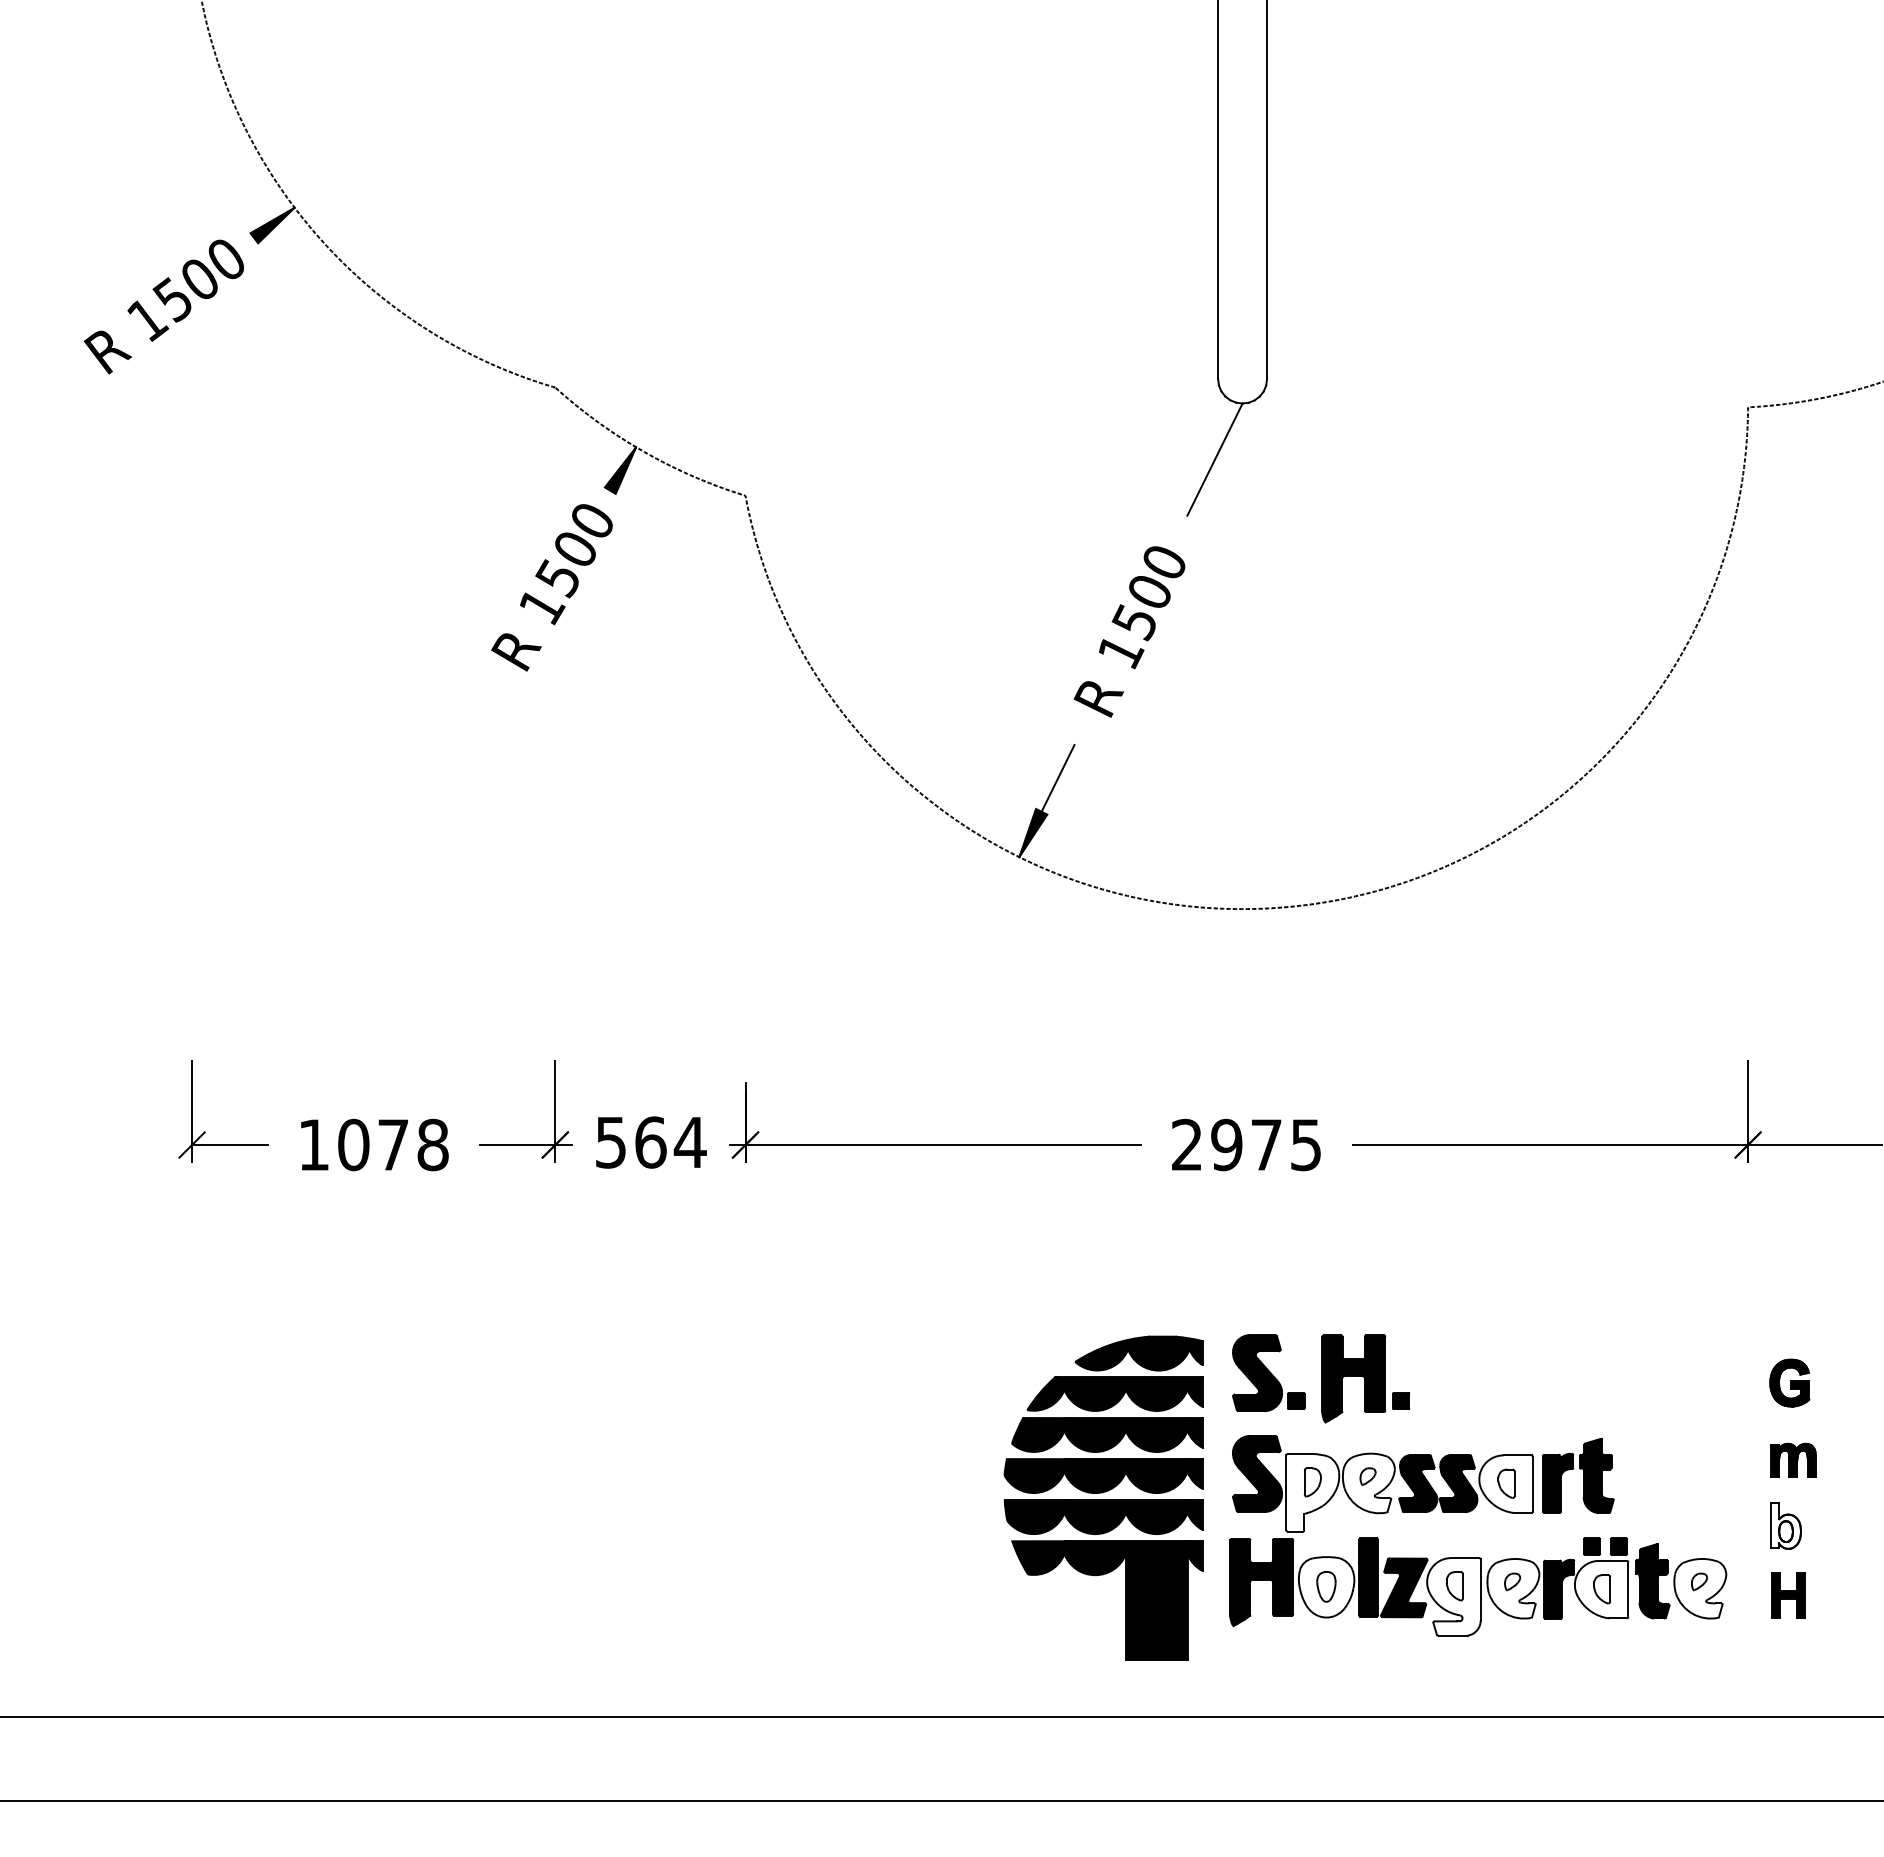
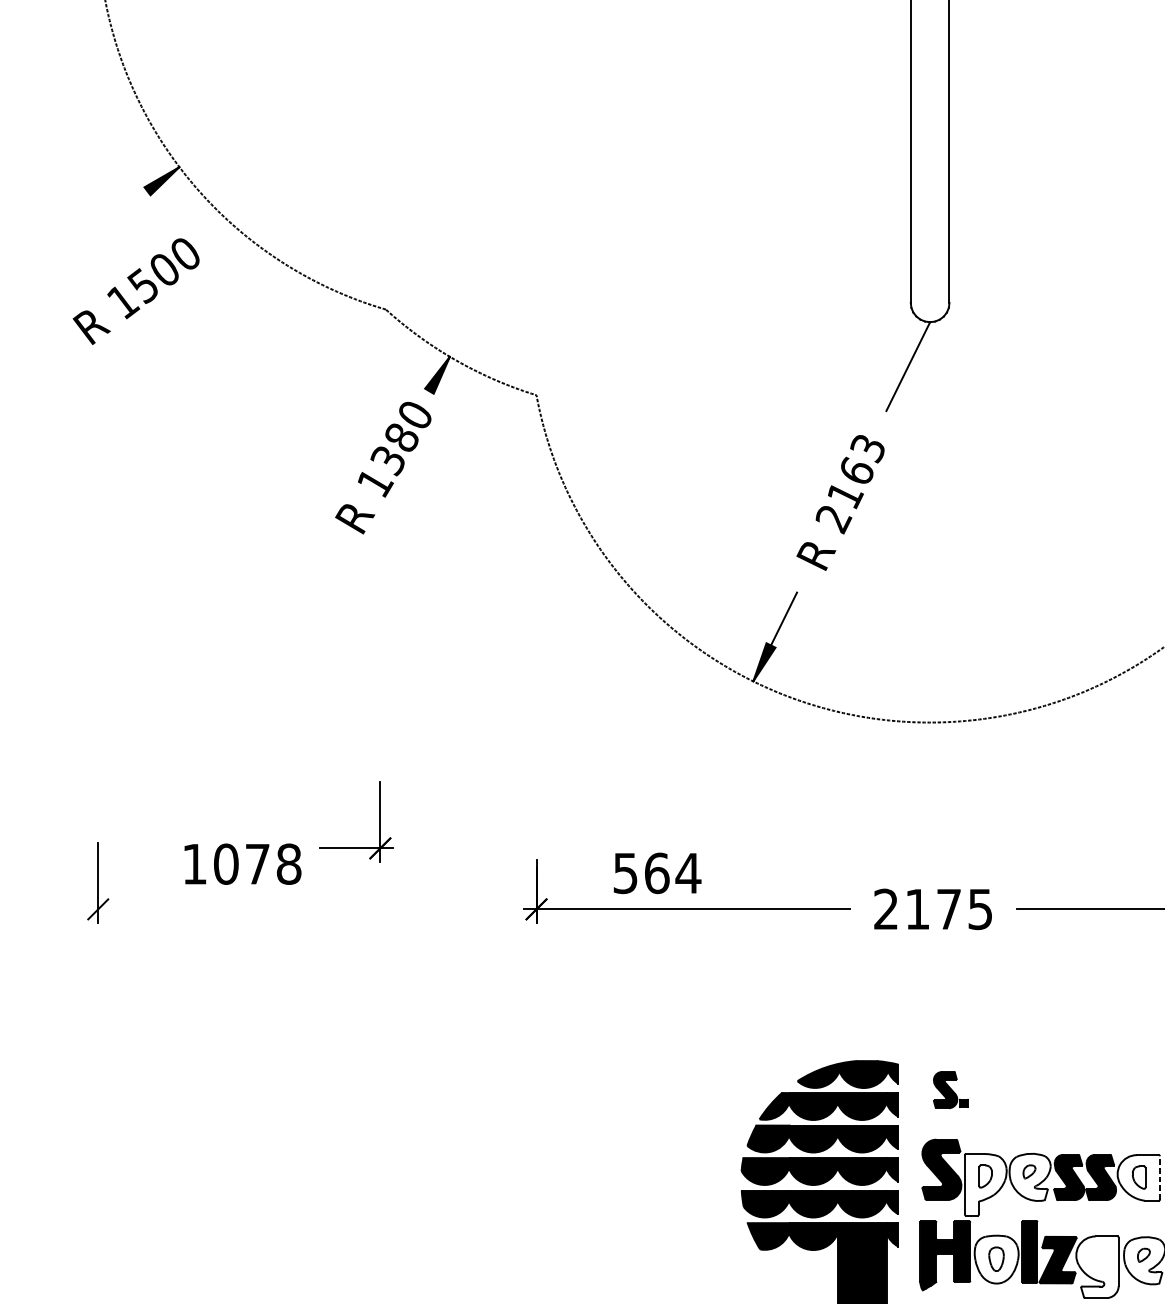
text: (163, 306) -> (135, 291), moved
text: (565, 564) -> (393, 449), 1500 -> 1380
text: (1141, 608) -> (850, 484), 1500 -> 2163
part: (554, 1111) -> (379, 821), moved
text: (651, 1142) -> (657, 873), moved
text: (374, 1144) -> (242, 863), moved
text: (1226, 1144) -> (917, 908), 2975 -> 2175
line: (229, 1145) -> (127, 909), removed
part: (1268, 1373) -> (950, 1090), size x0.6
part: (1365, 1378) -> (1027, 1094), removed
line: (1532, 1483) -> (1159, 1177), solid -> dashed
part: (1454, 1586) -> (1097, 1258), removed

